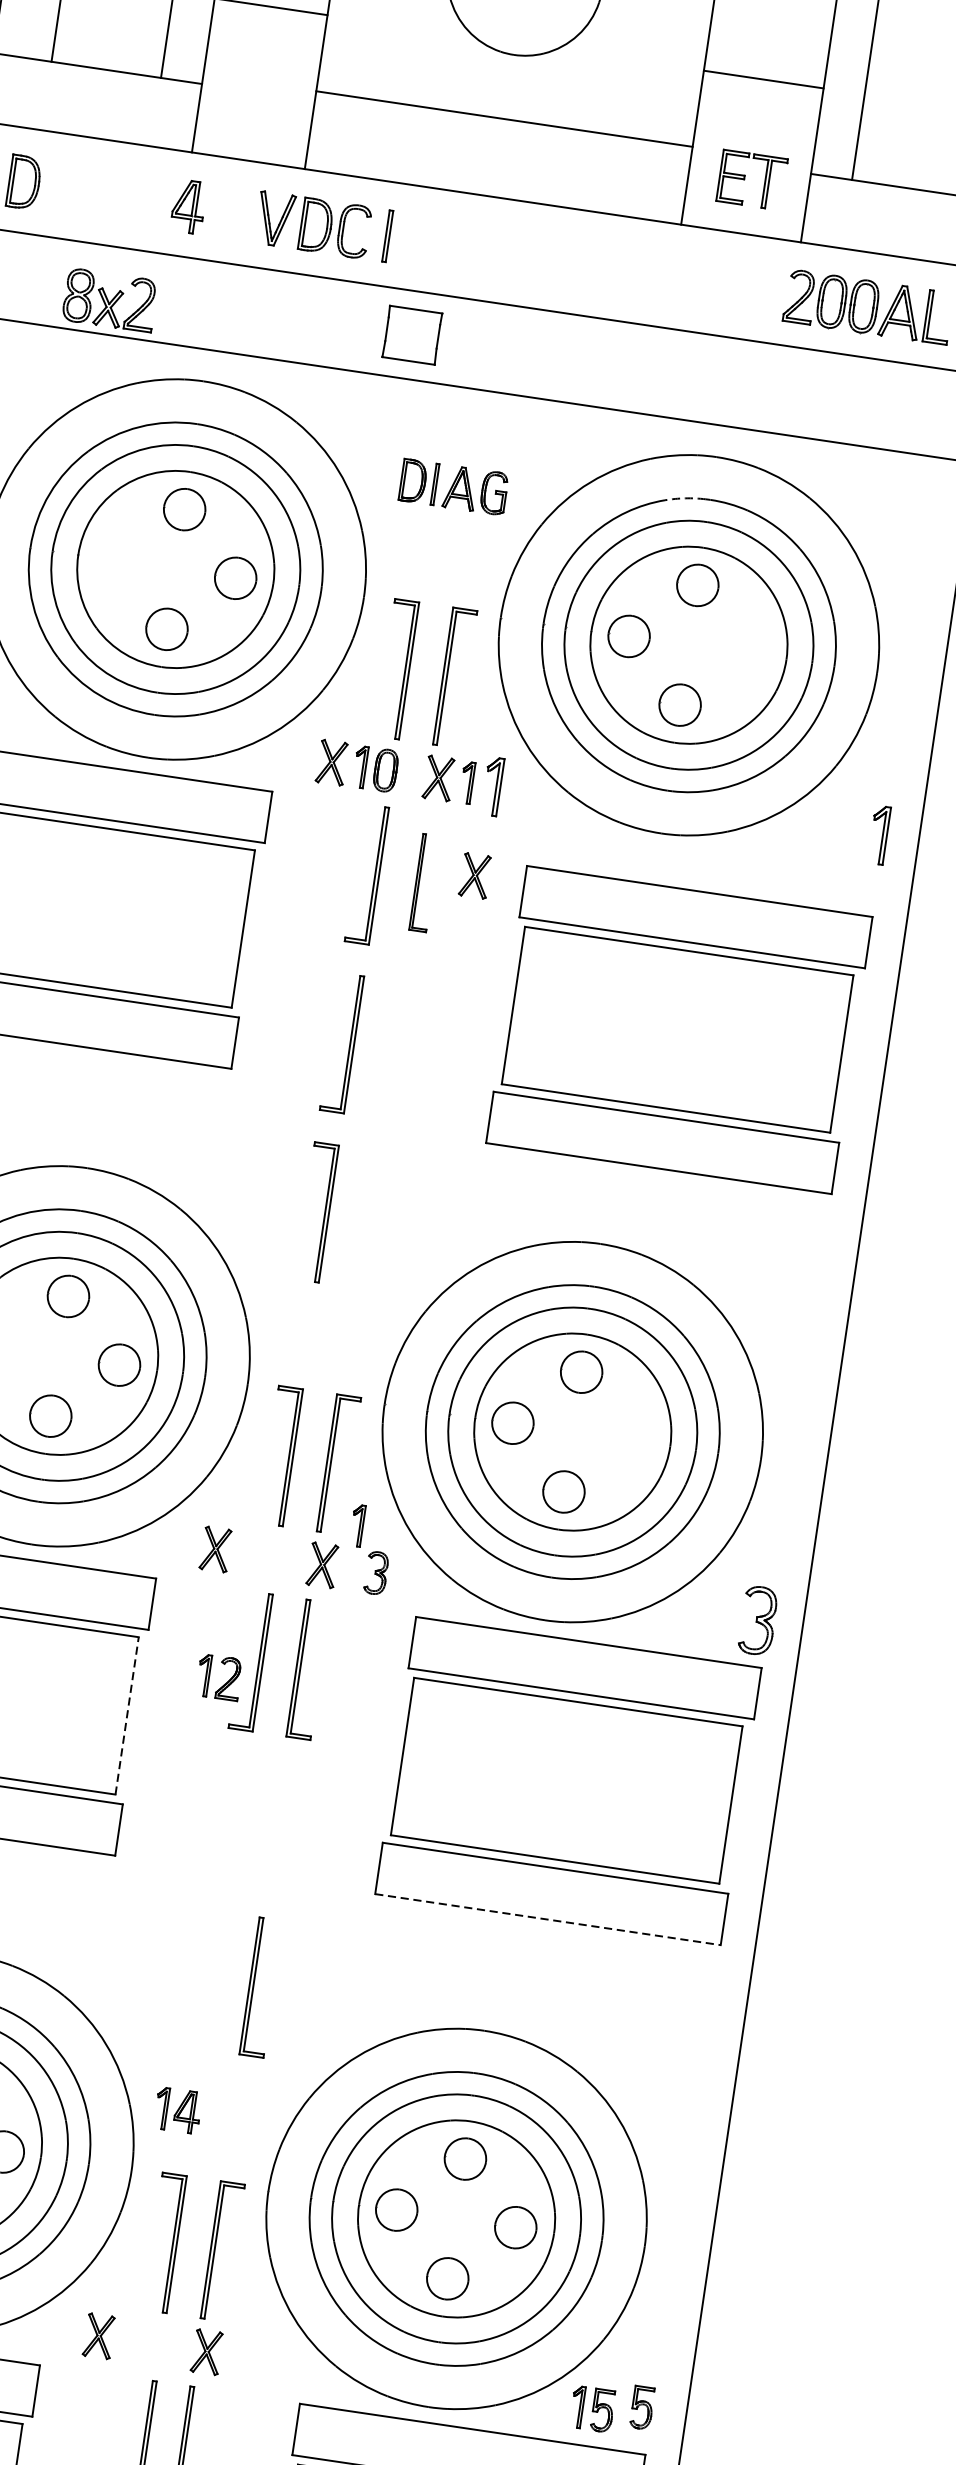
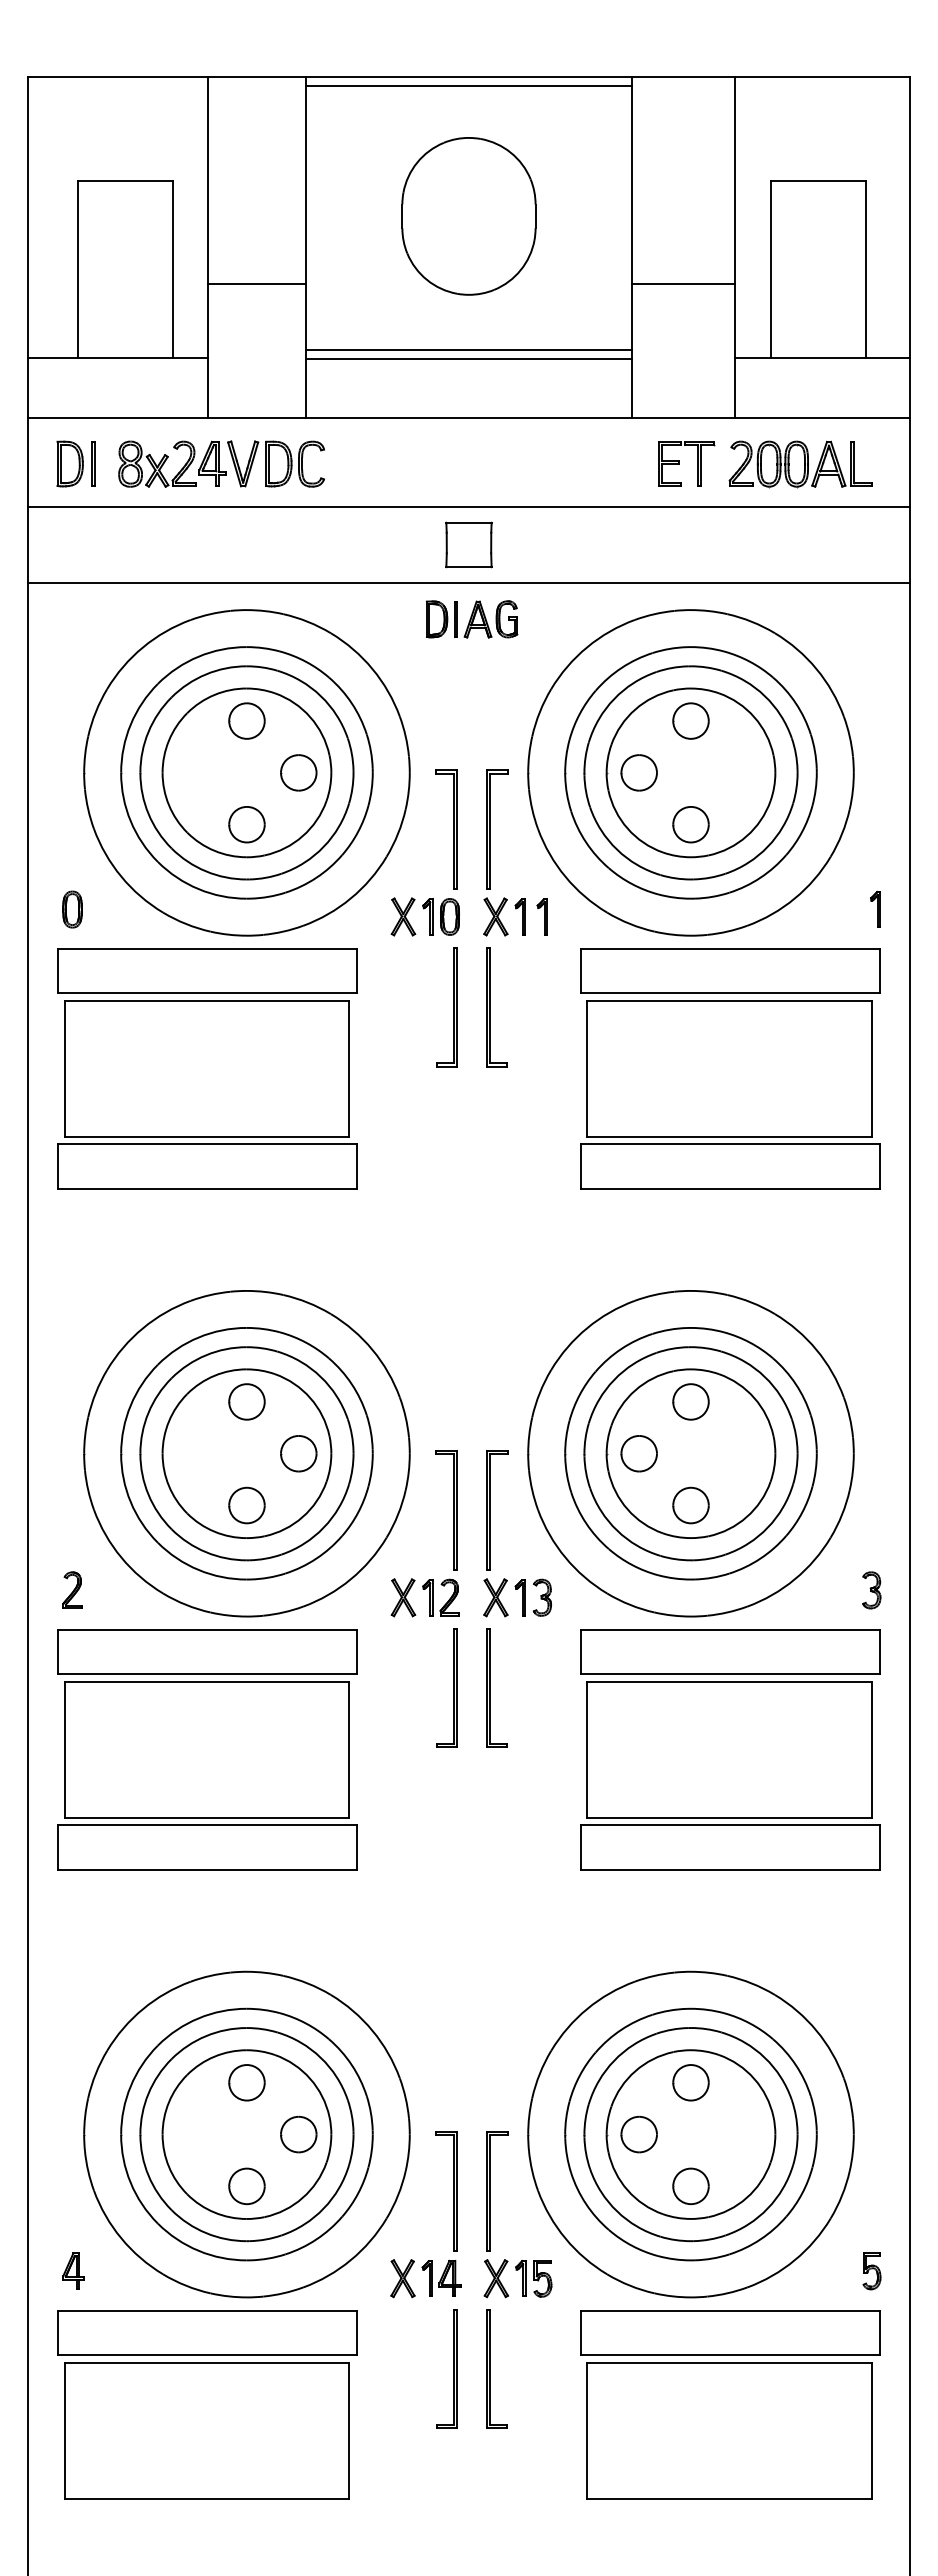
line: (502, 129) -> (468, 359), added
part: (744, 178) -> (679, 463), moved
part: (312, 224) -> (275, 463), moved
line: (386, 235) -> (92, 463), moved
part: (110, 299) -> (157, 463), moved
part: (411, 334) -> (468, 544), moved
part: (454, 487) -> (472, 619), moved
arc: (685, 497) -> (669, 648), dashed -> solid
part: (491, 785) -> (541, 916), size x0.71
part: (879, 833) -> (875, 908), size x0.71
part: (474, 875) -> (538, 994), removed
part: (424, 883) -> (496, 1007), size x1.43
part: (678, 1029) -> (730, 1068), moved
part: (349, 1044) -> (453, 1153), removed
part: (324, 1213) -> (453, 1299), removed
part: (356, 1525) -> (519, 1597), moved
part: (758, 1620) -> (871, 1590), size x0.62
part: (210, 1675) -> (433, 1597), moved
line: (127, 1715) -> (349, 1749), dashed -> solid
line: (548, 1919) -> (731, 1869), dashed -> solid
part: (261, 1986) -> (496, 1962), removed
part: (178, 2109) -> (441, 2277), moved
part: (514, 2227) -> (741, 2134), removed
part: (592, 2408) -> (533, 2278), moved

